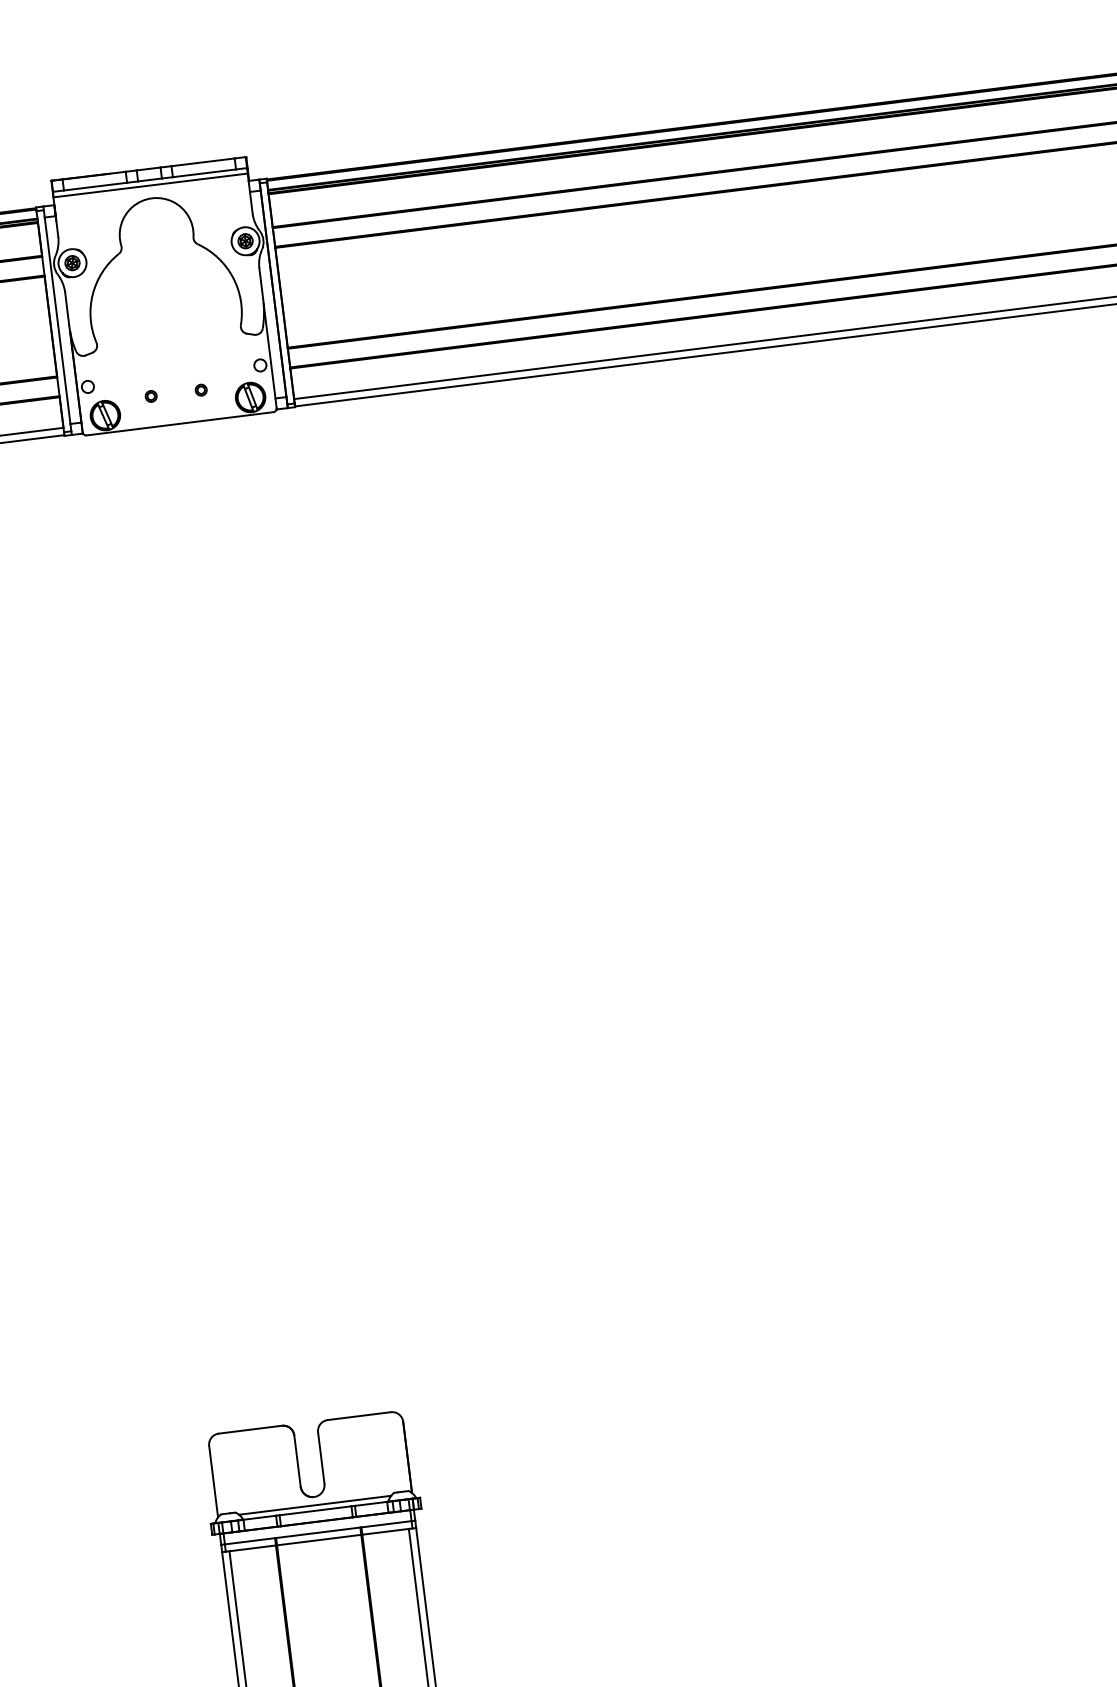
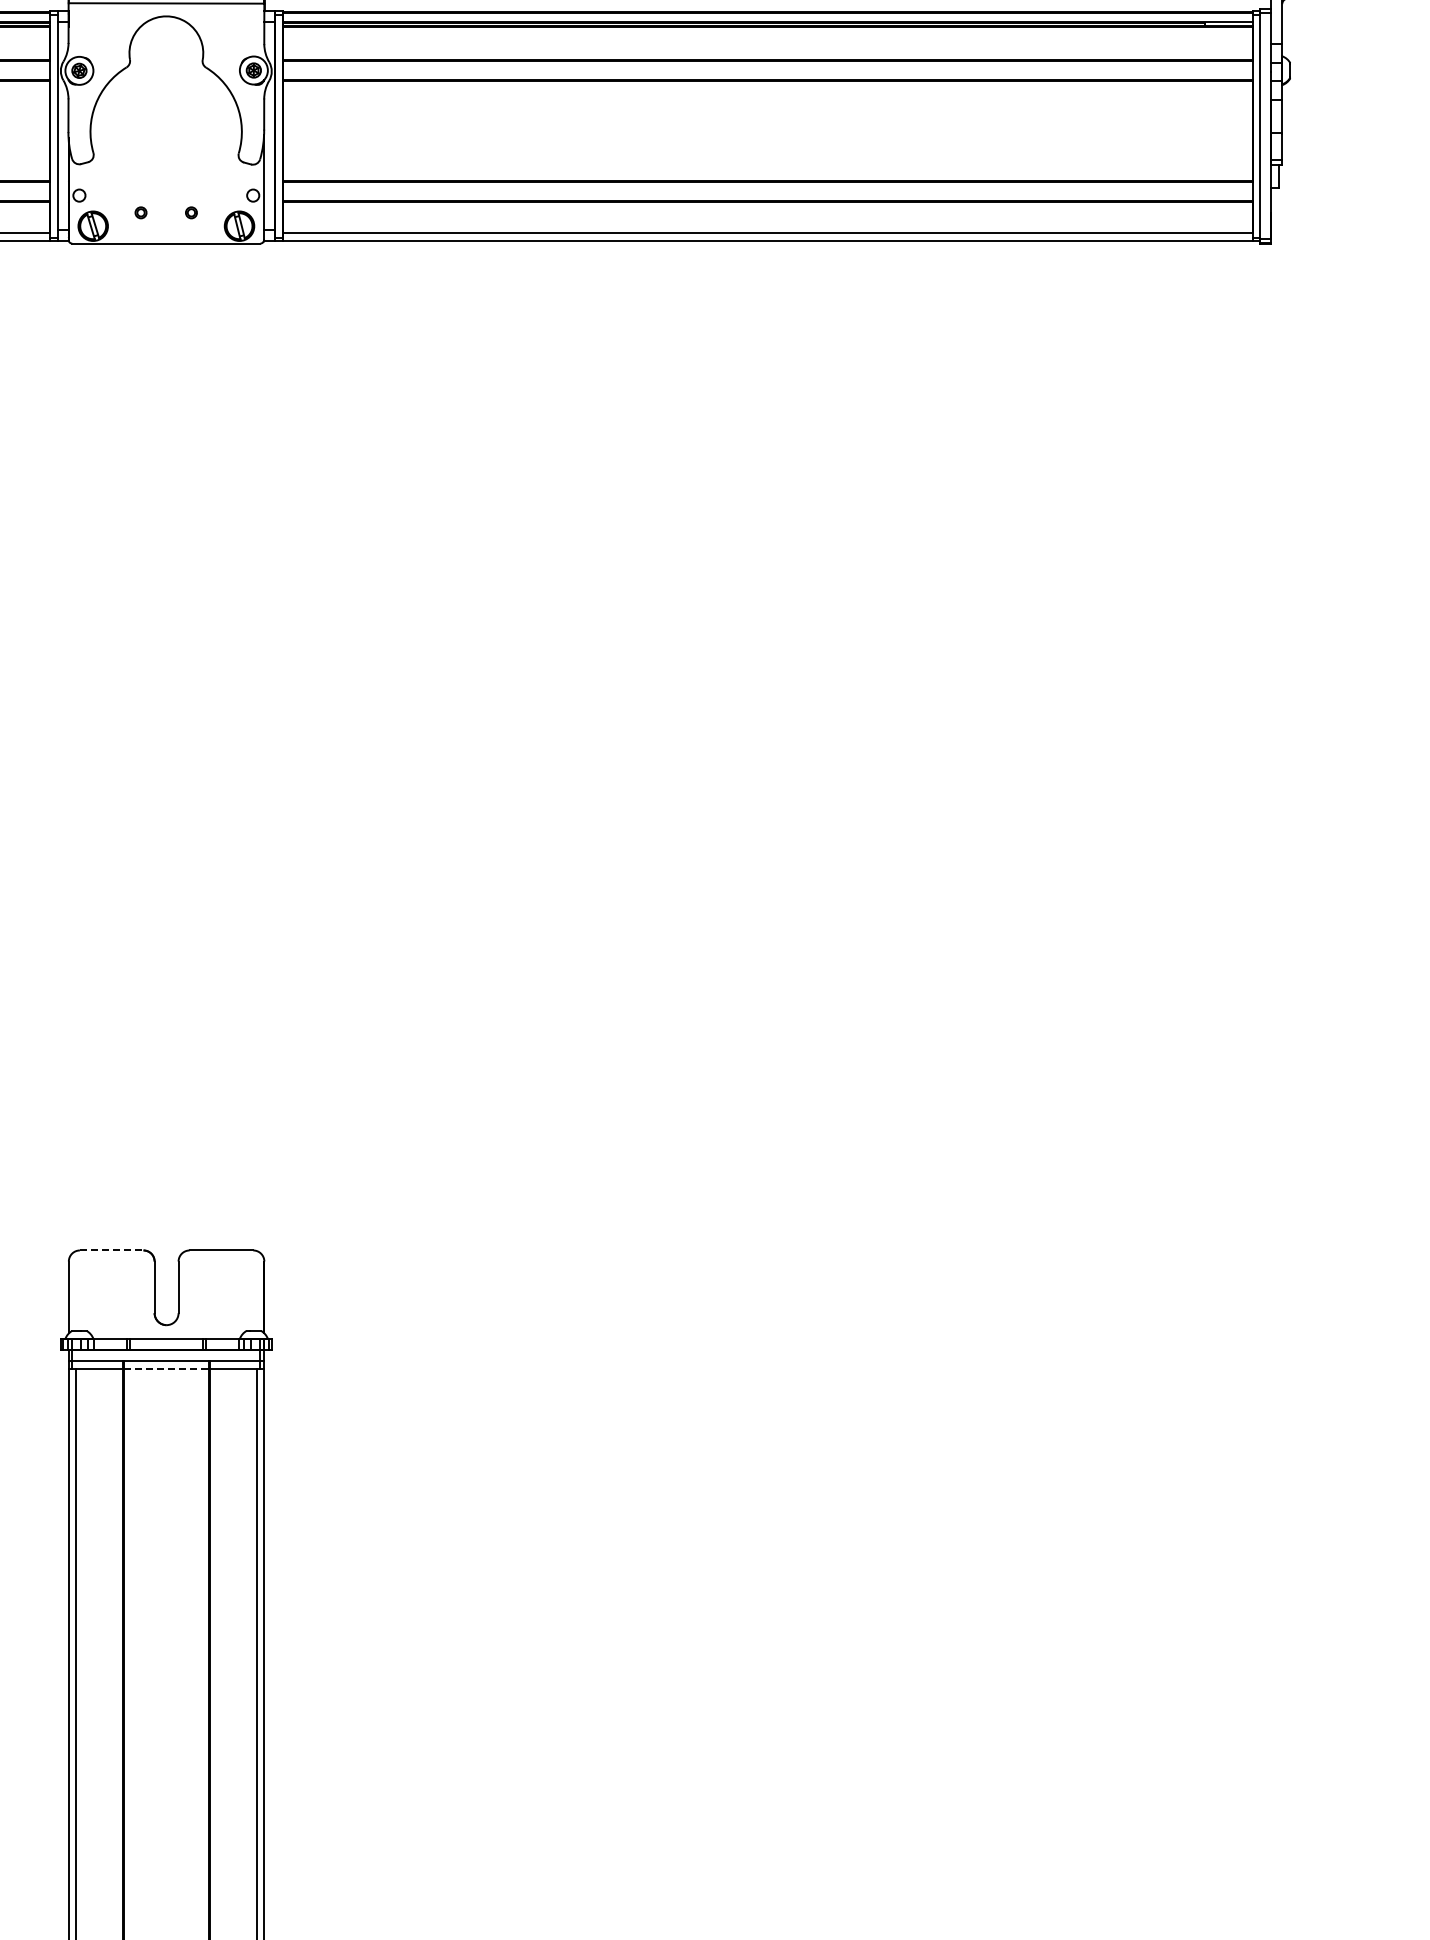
line: (250, 1429) -> (111, 1250), solid -> dashed
line: (314, 1505) -> (166, 1333), removed
line: (319, 1540) -> (166, 1368), solid -> dashed

